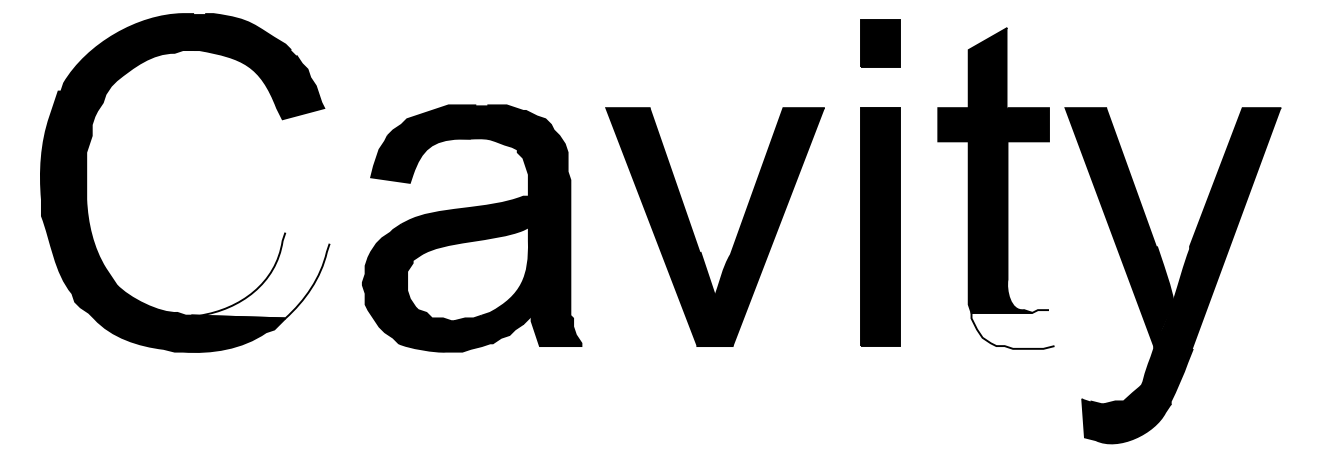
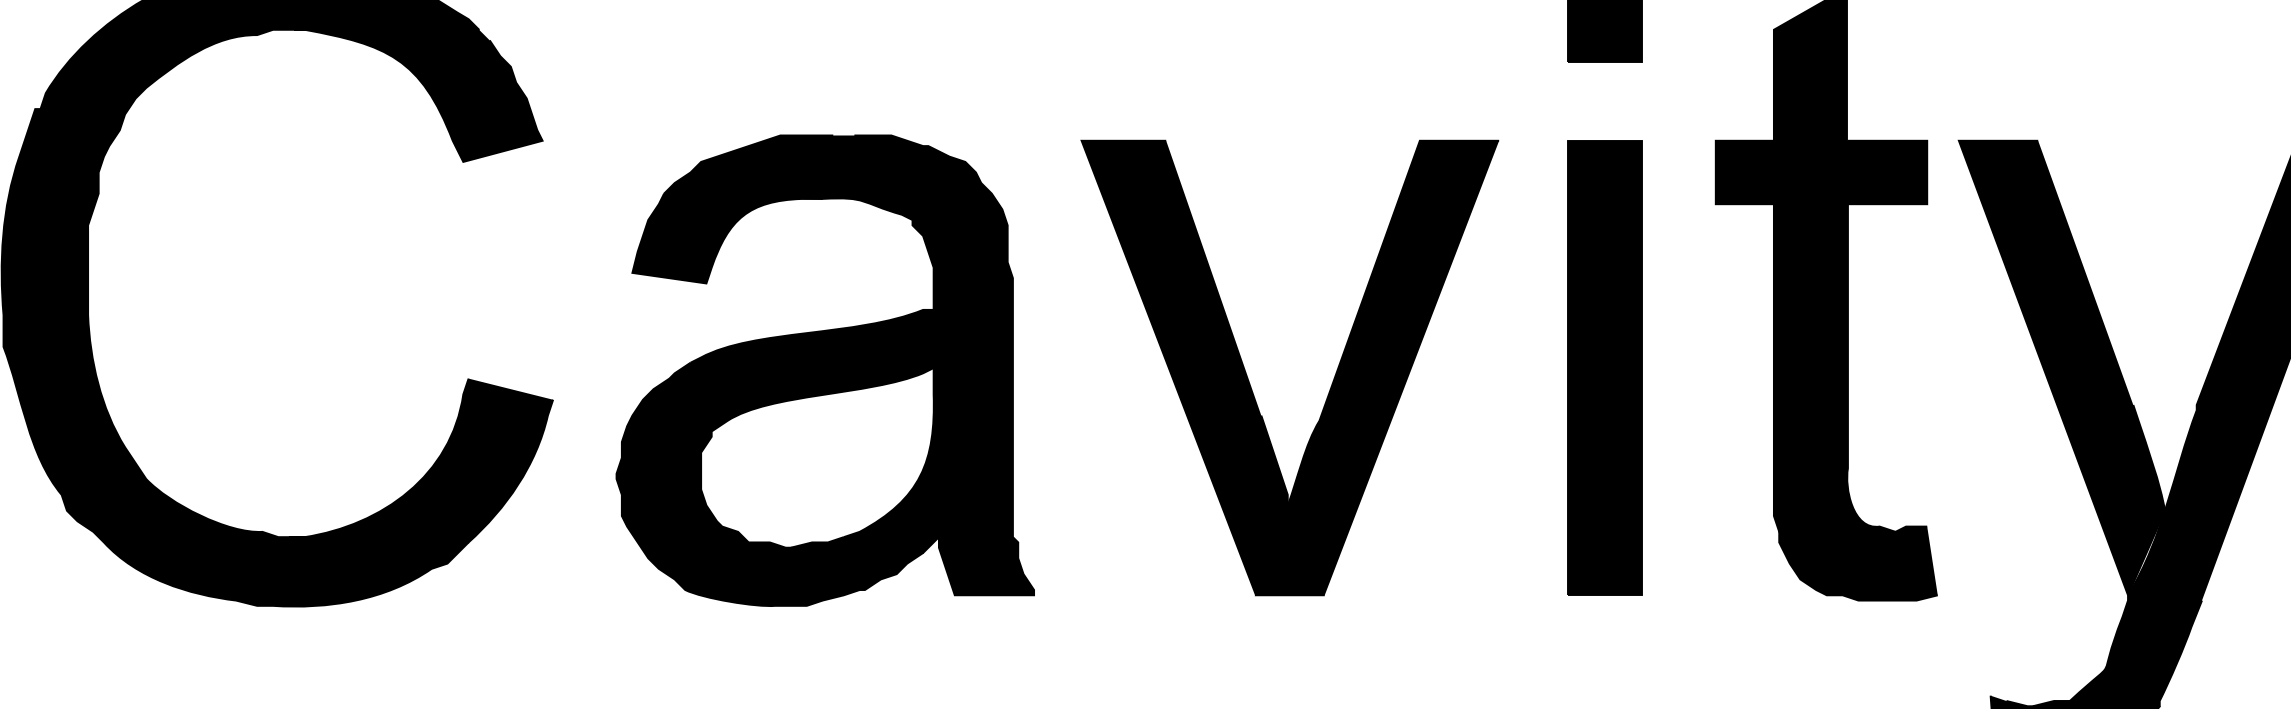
fill: (260, 275) -> (421, 460), added
fill: (1012, 329) -> (1857, 563), added

